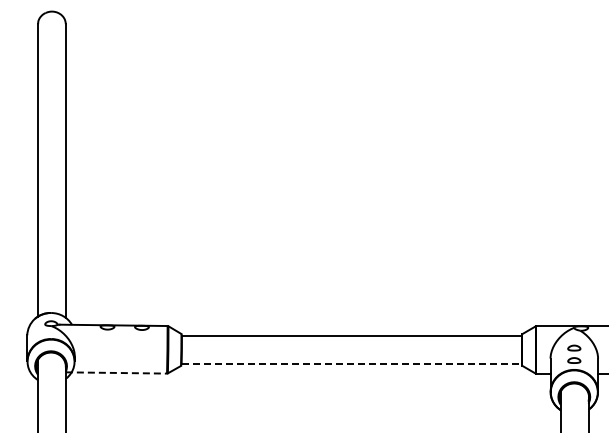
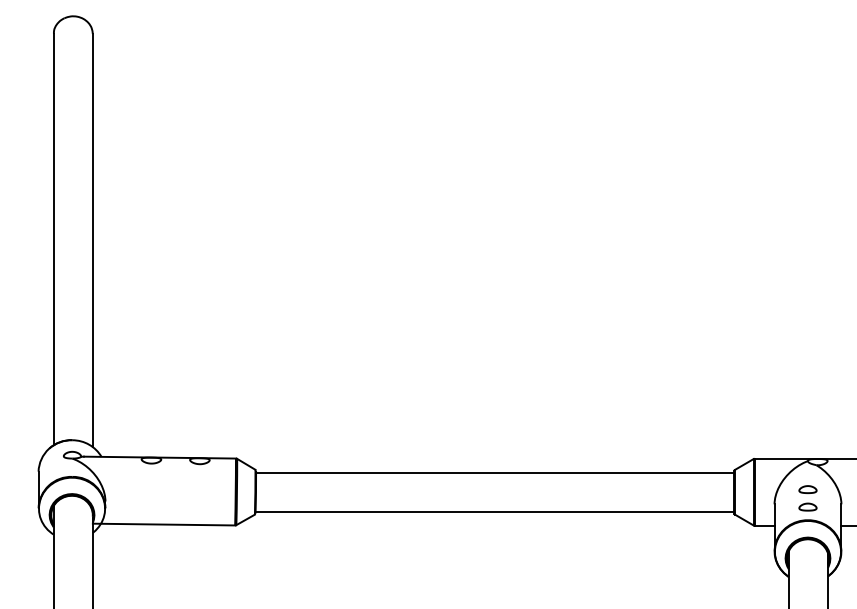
line: (352, 363) -> (496, 511), dashed -> solid
line: (116, 372) -> (164, 523), dashed -> solid

